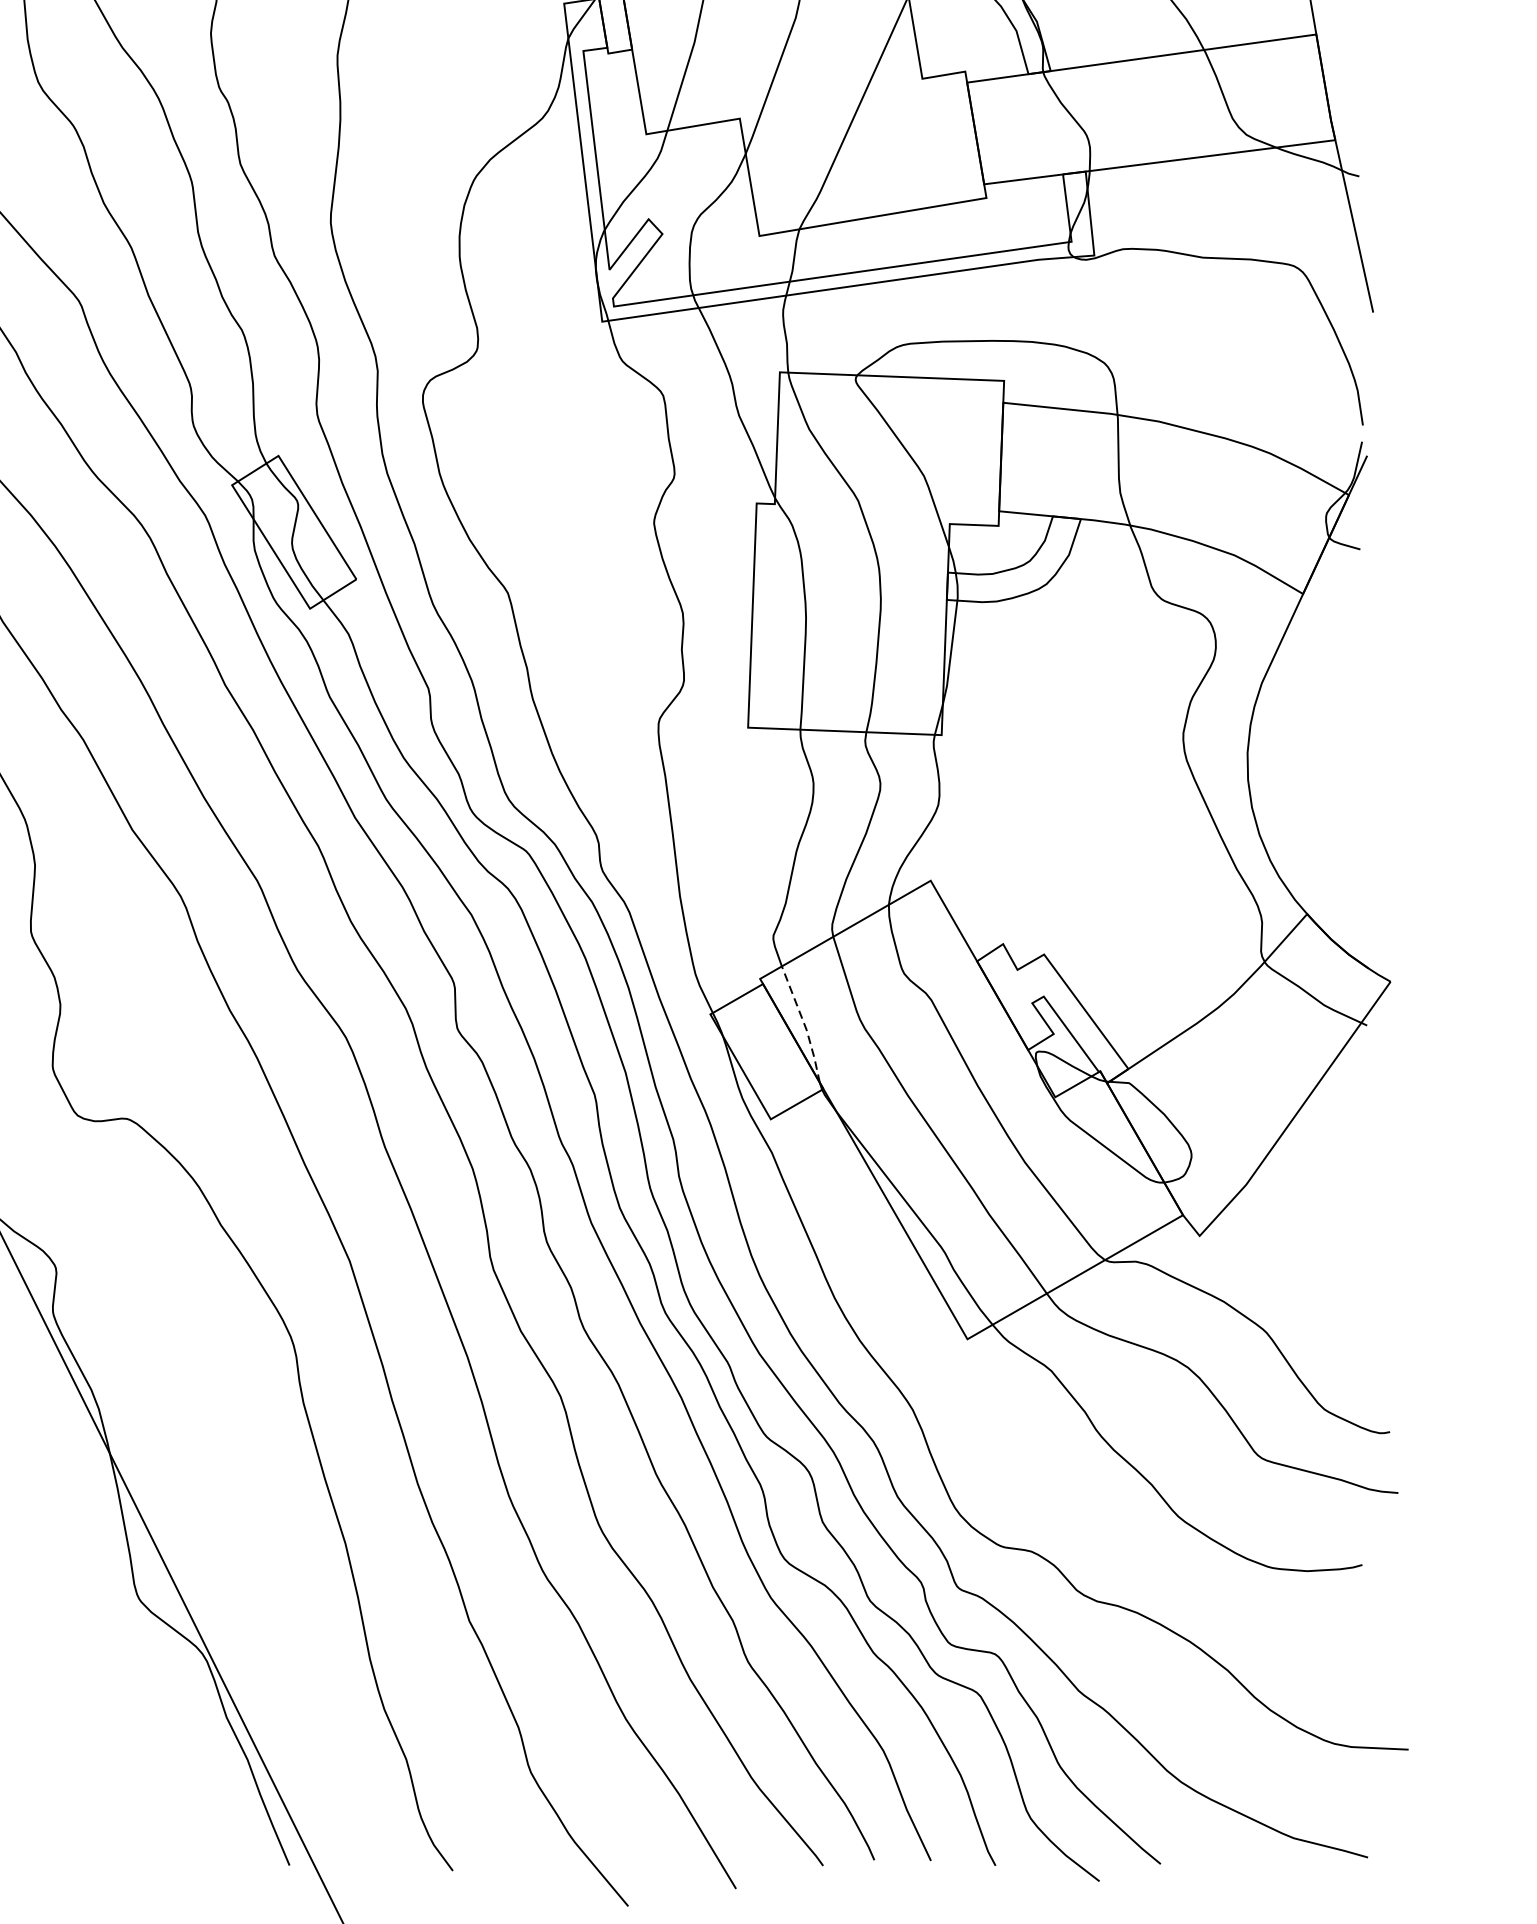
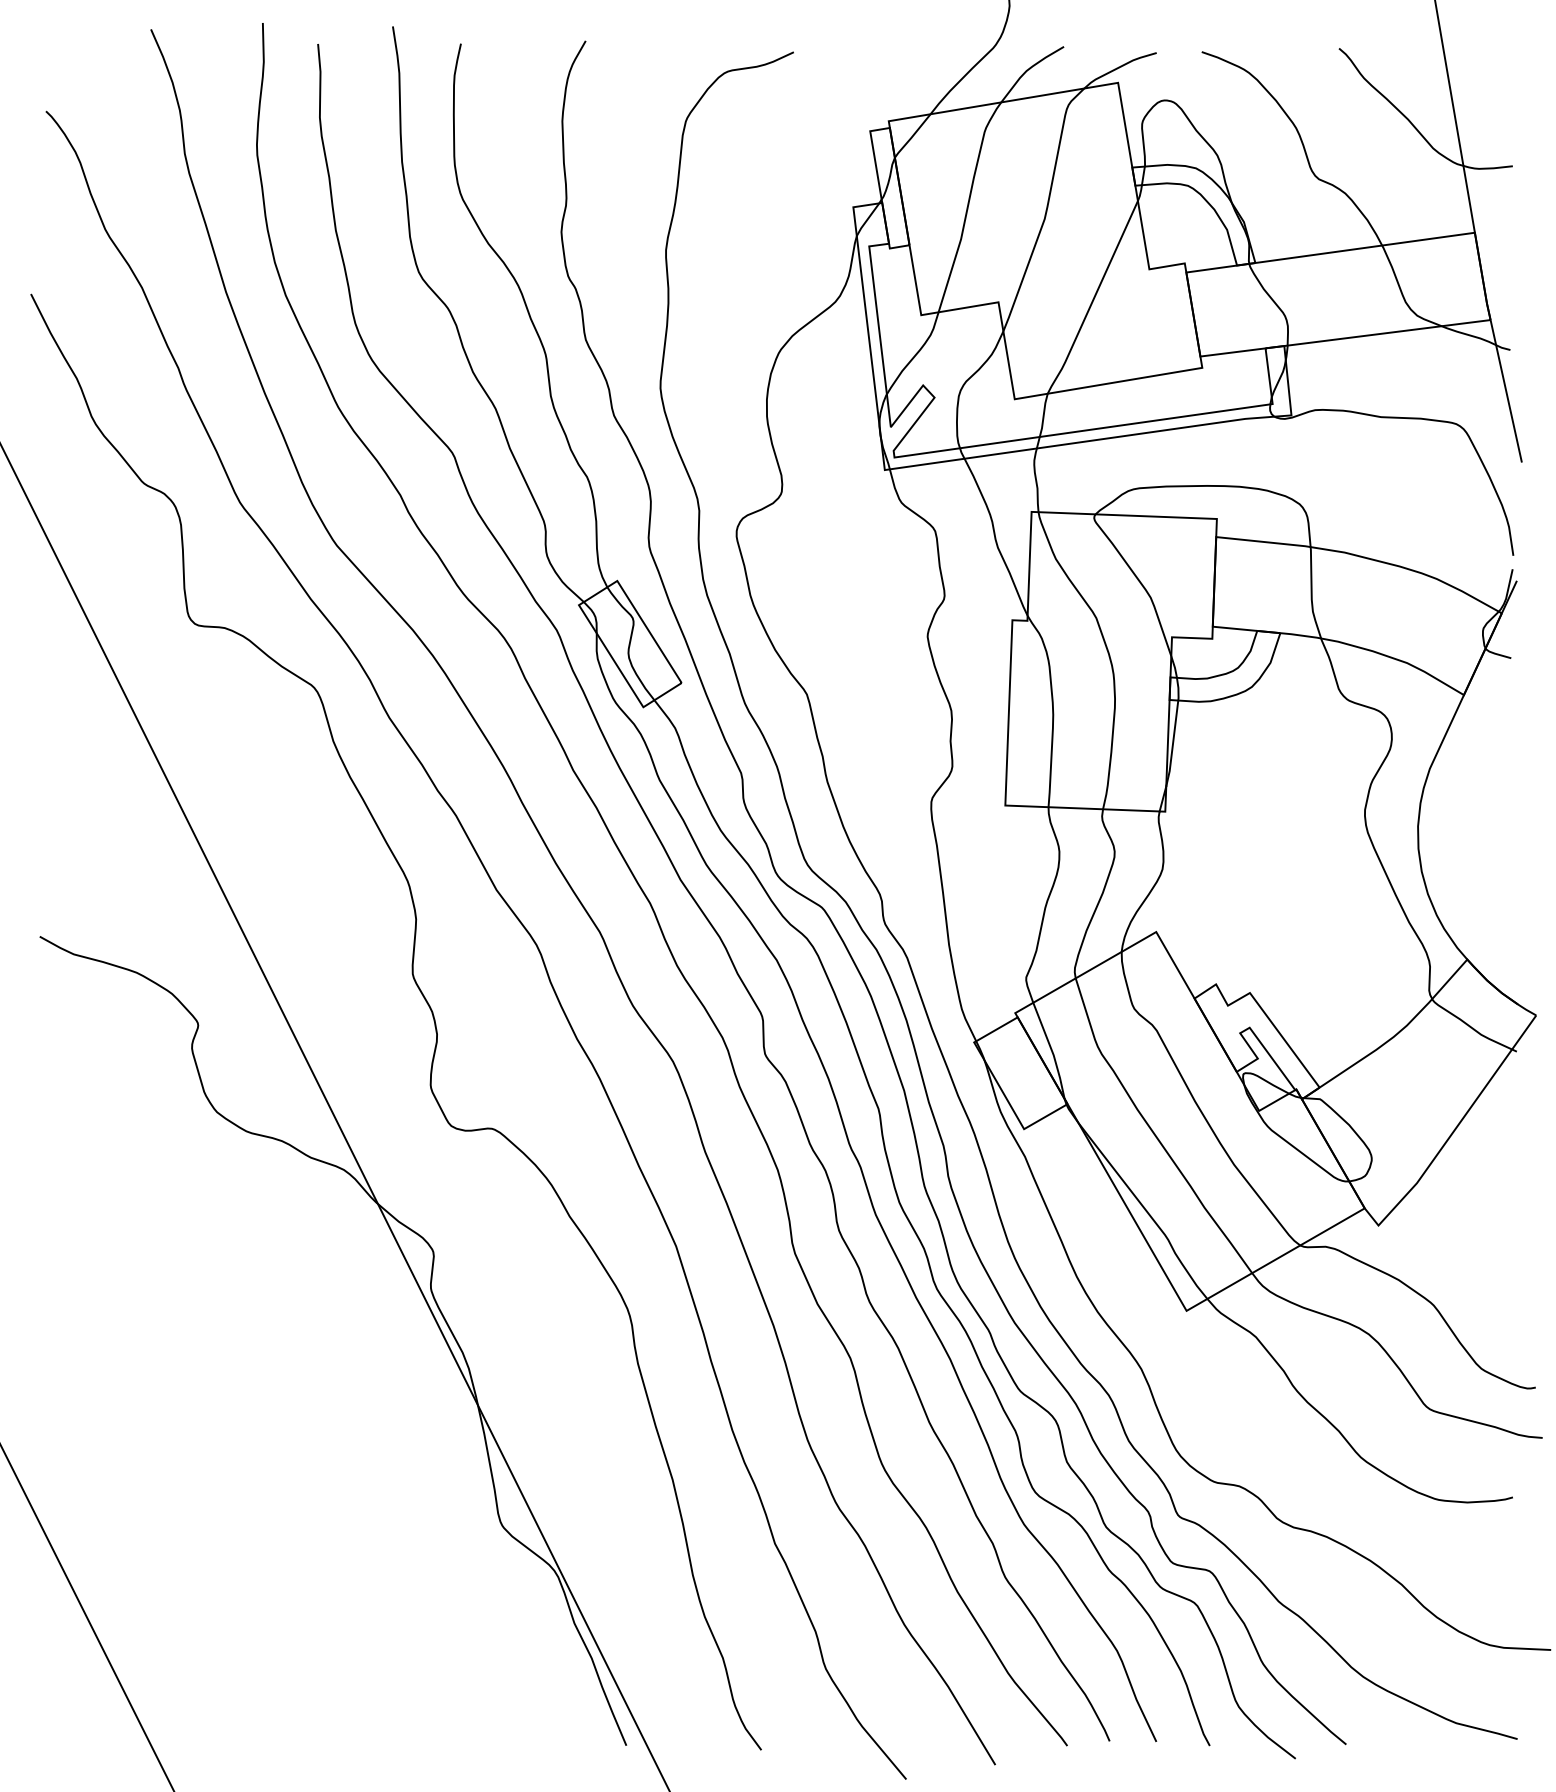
line: (803, 1024) -> (1051, 1050), dashed -> solid

